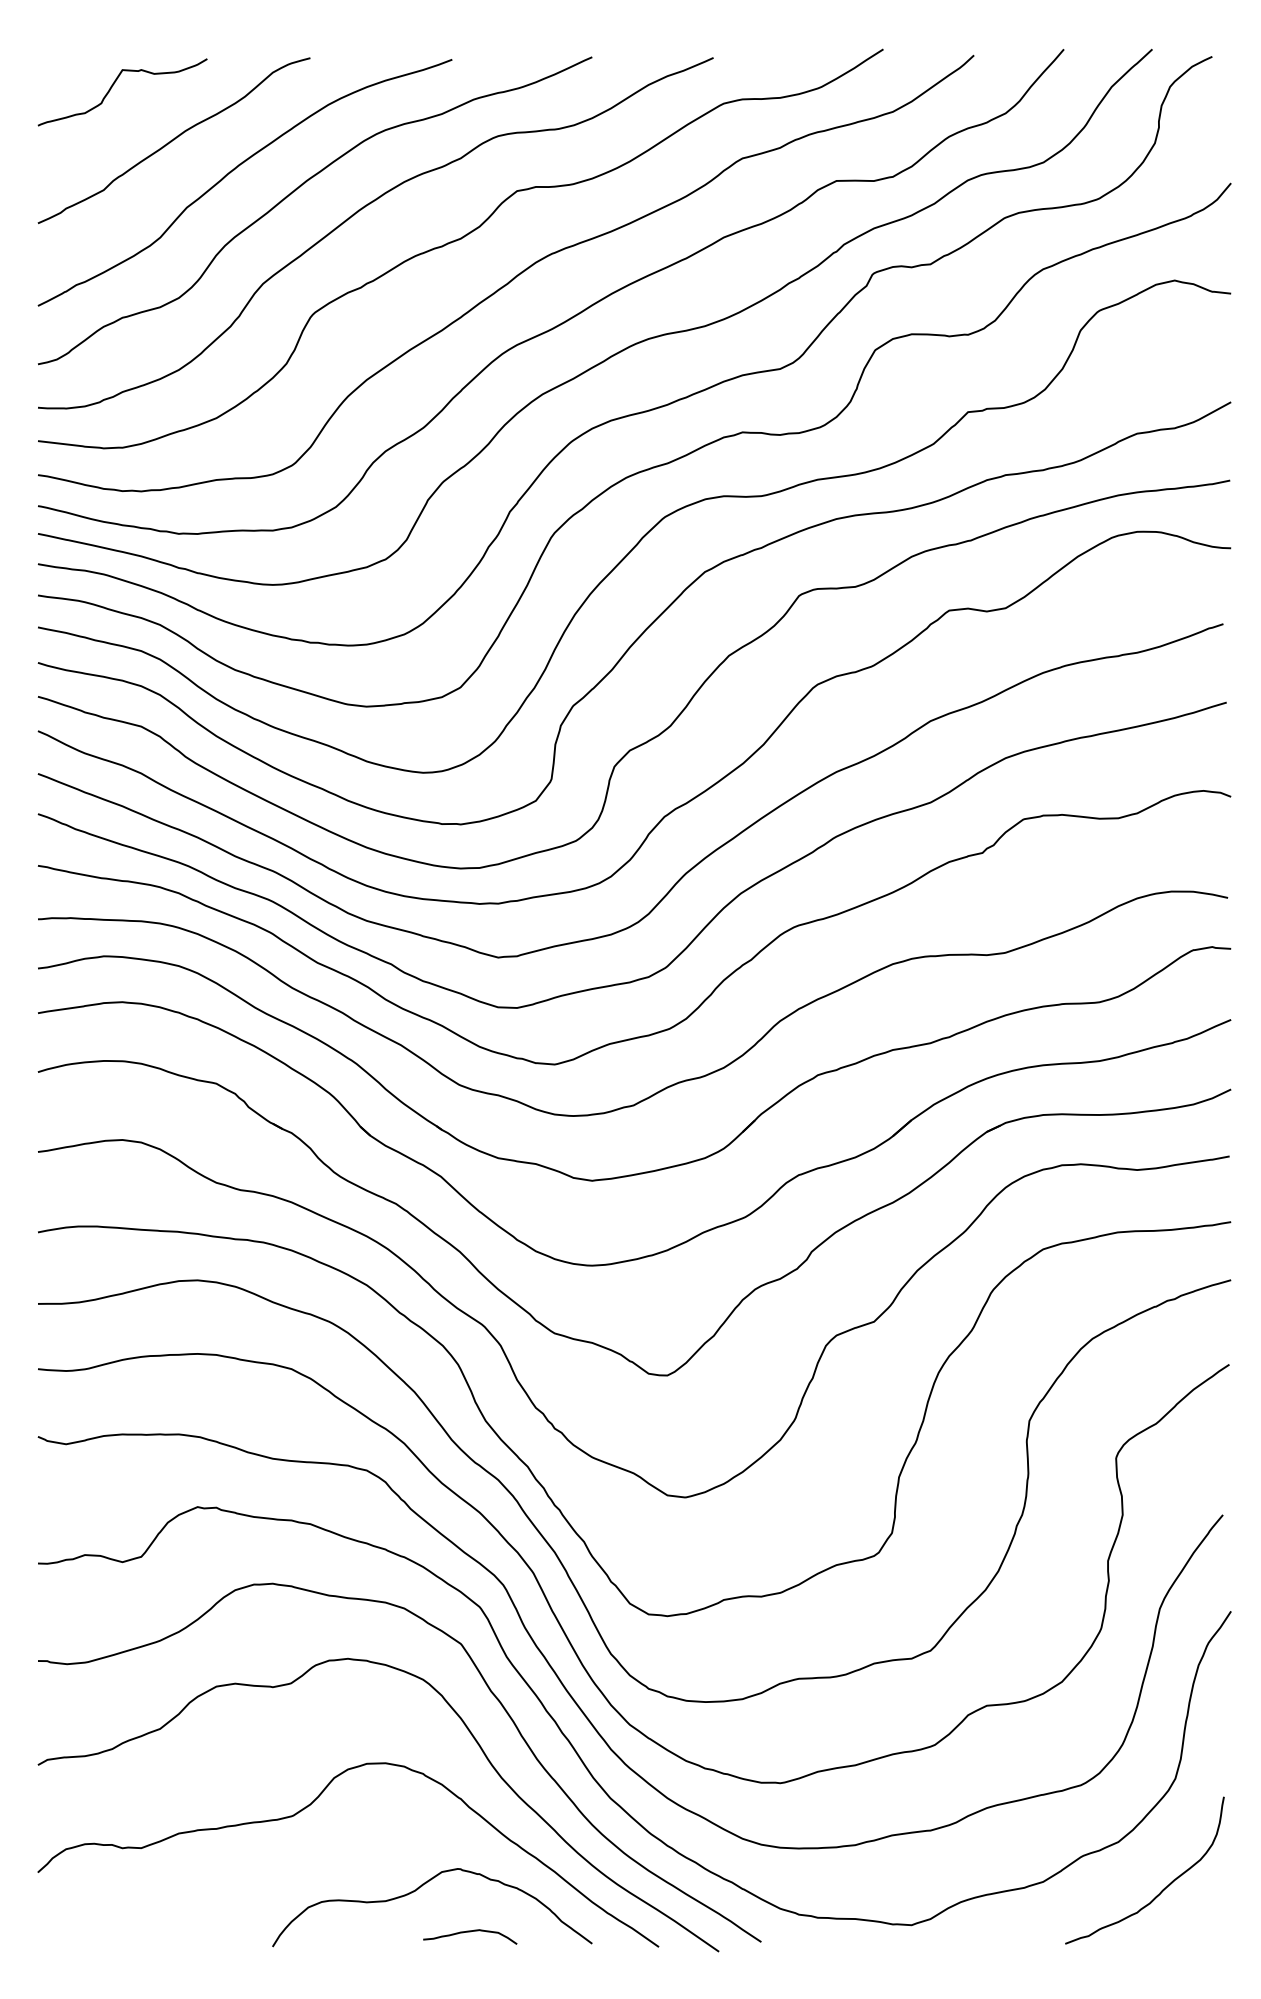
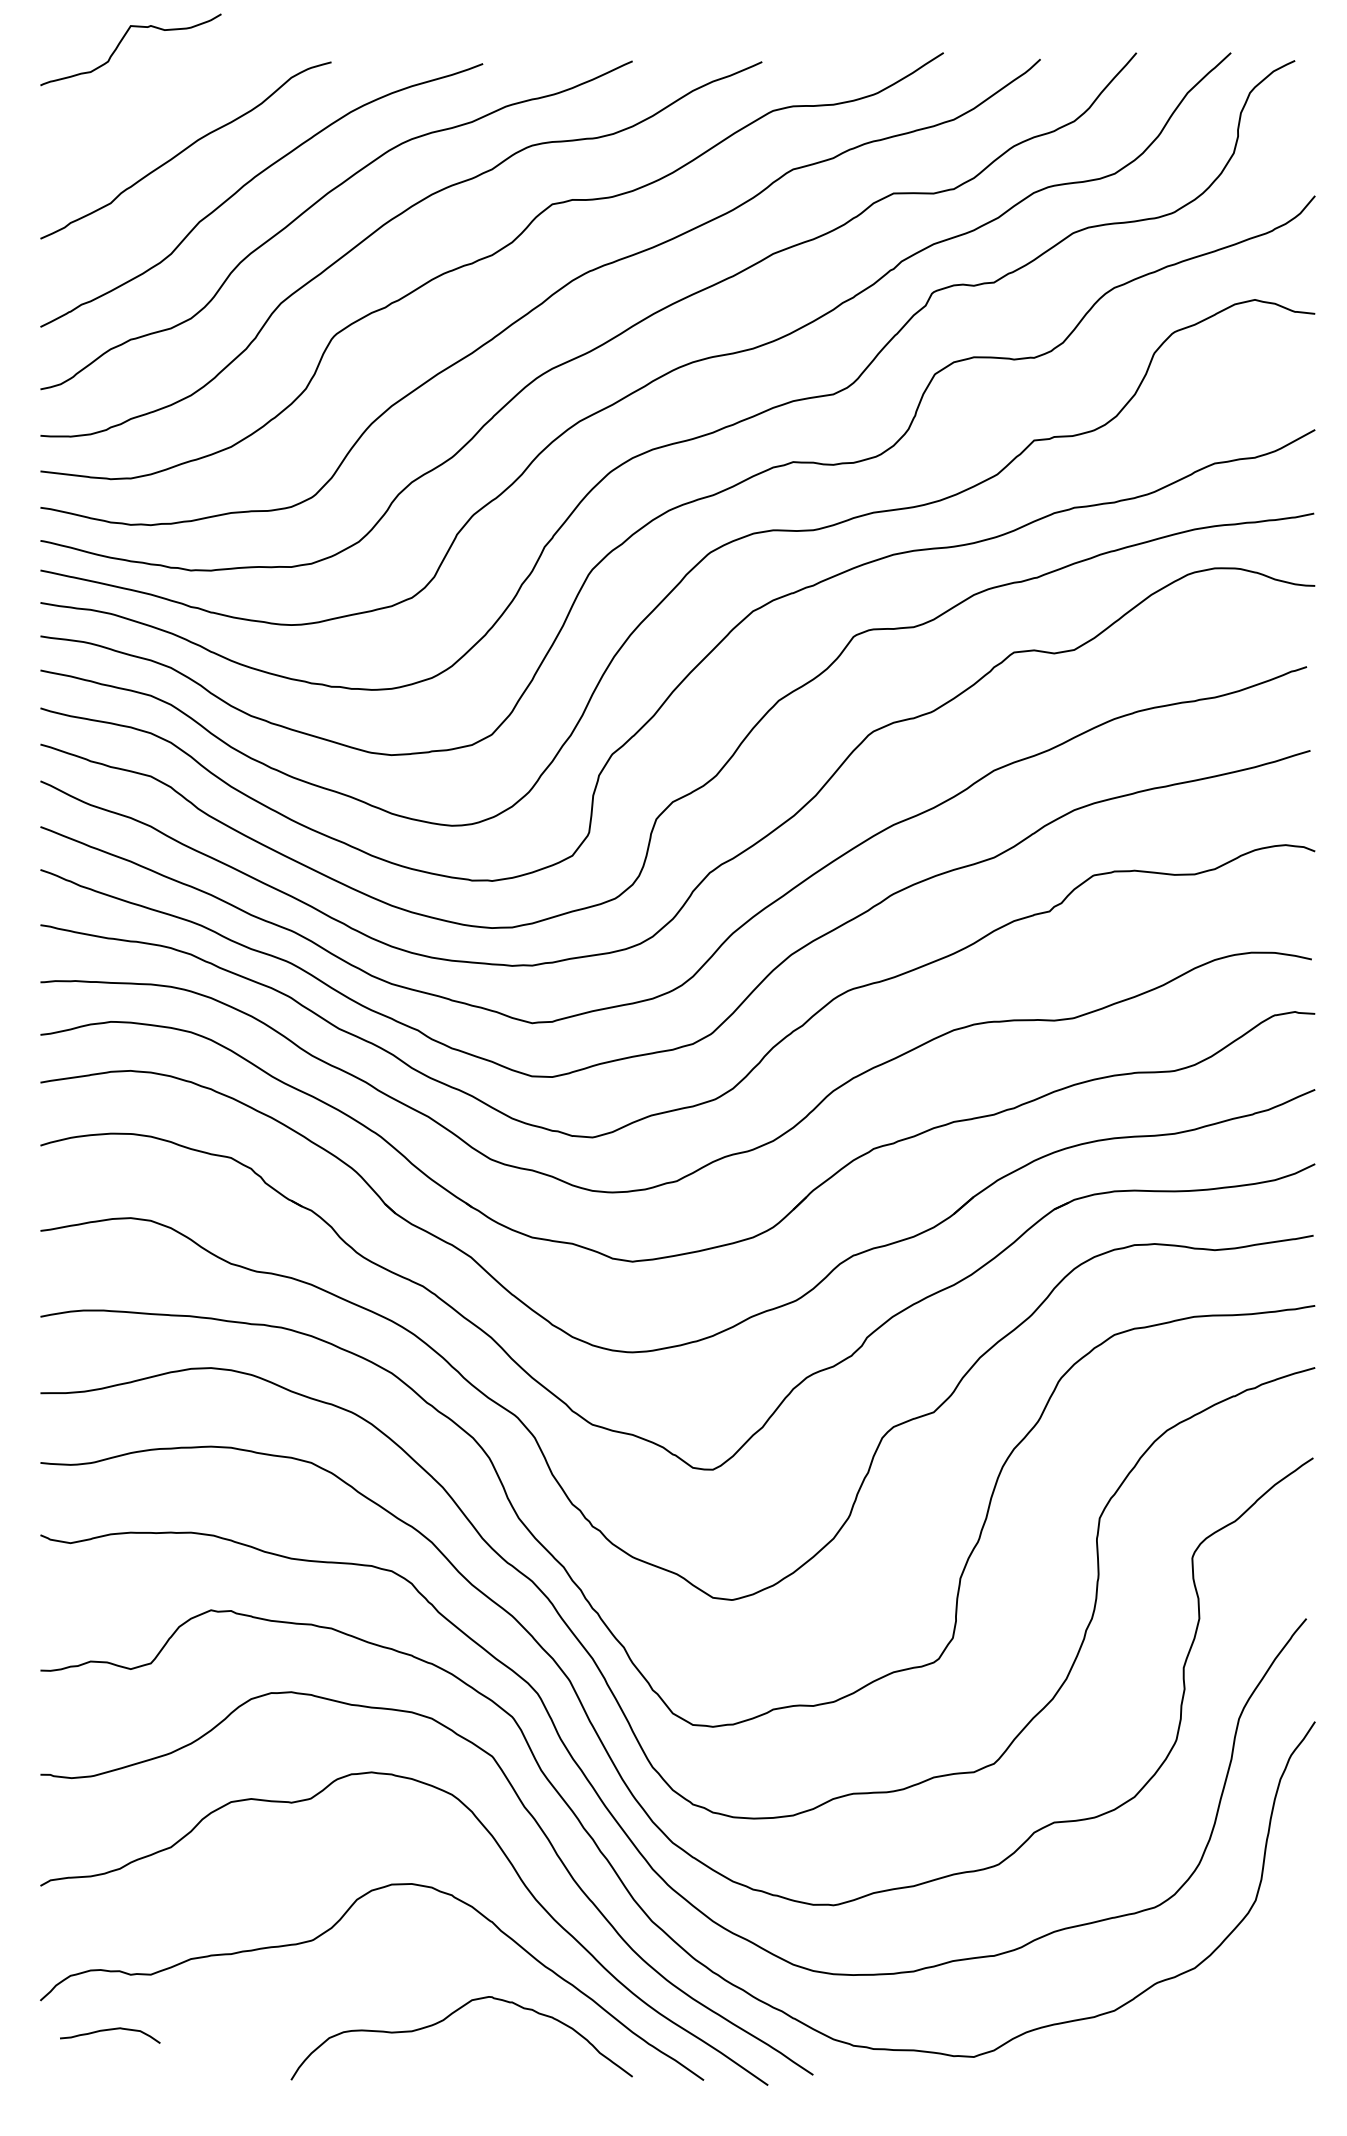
curve: (113, 85) -> (121, 42), moved
curve: (1163, 1889) -> (1242, 2018), removed
curve: (470, 1932) -> (110, 2030), moved

